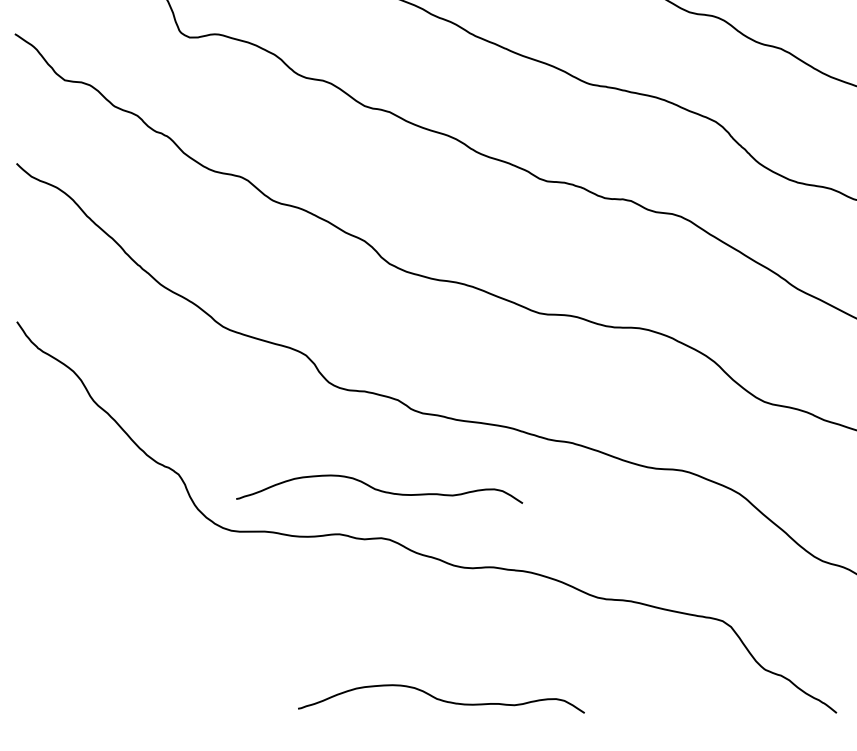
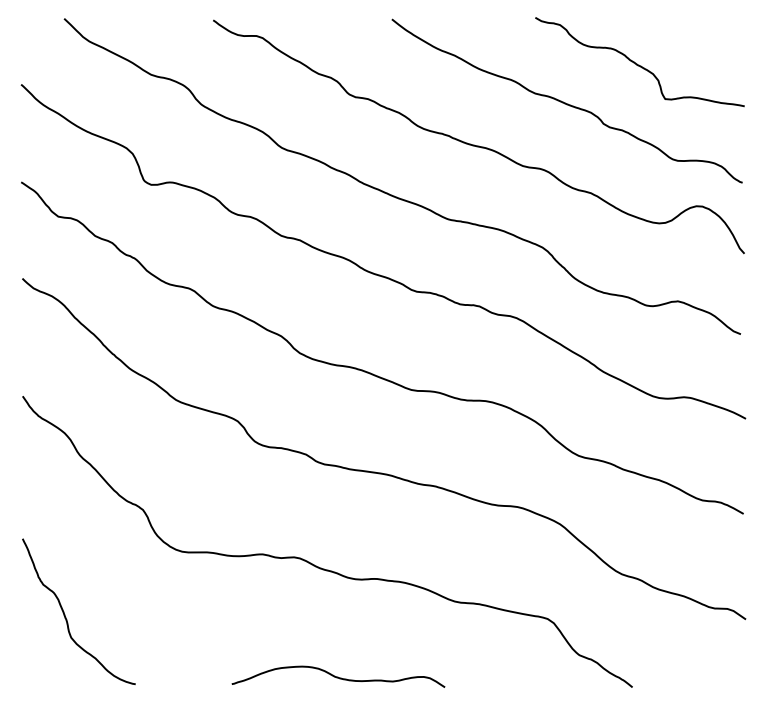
curve: (379, 488) -> (292, 520), removed
curve: (74, 615) -> (65, 614), added

